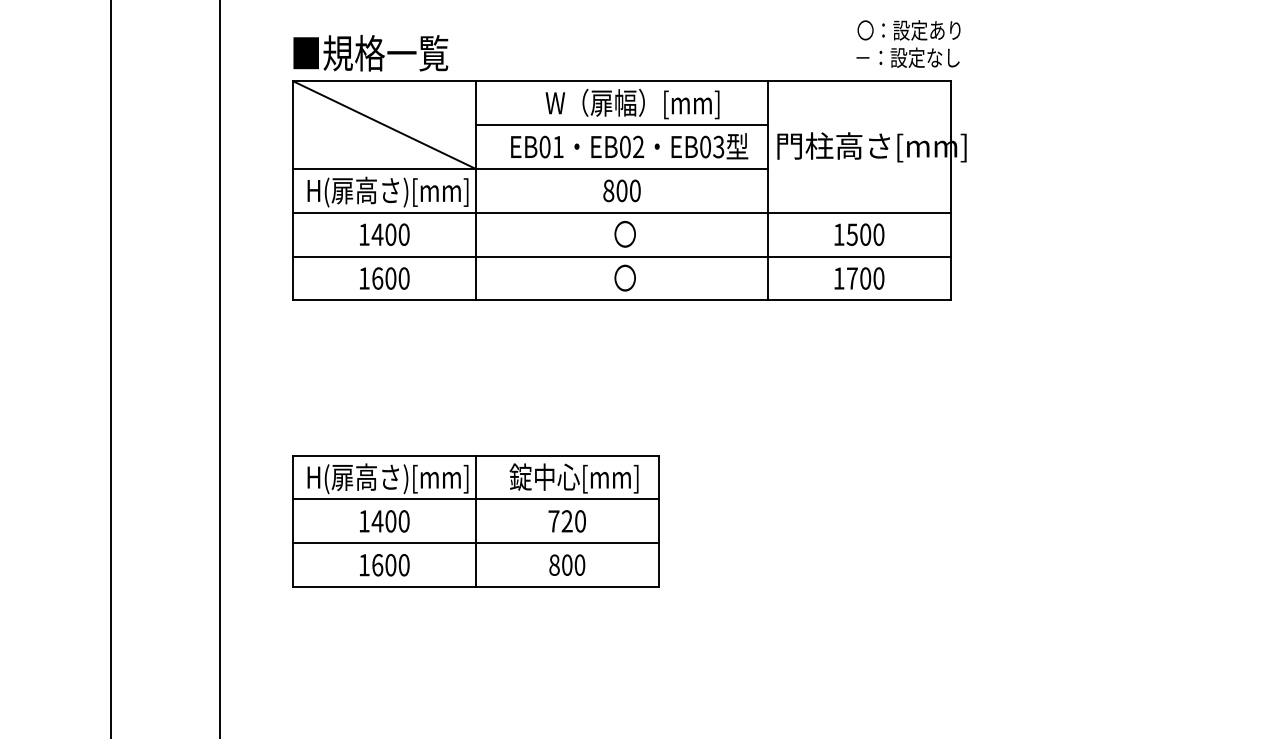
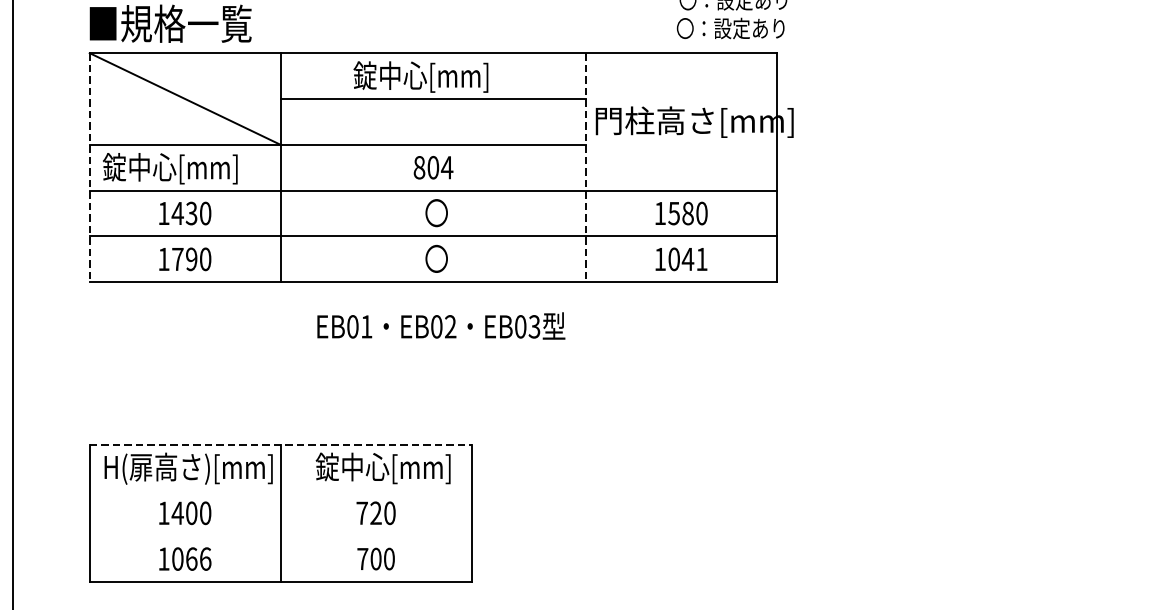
text: (907, 57) -> (731, 28), －：設定なし -> 〇：設定あり
text: (632, 103) -> (444, 76), W（扉幅）[mm] -> 錠中心[mm]
text: (629, 146) -> (441, 326), moved
line: (293, 190) -> (89, 167), solid -> dashed
text: (635, 190) -> (447, 167), 800 -> 804
line: (768, 190) -> (586, 167), solid -> dashed
text: (387, 191) -> (188, 168), H(扉高さ)[mm] -> 錠中心[mm]
text: (390, 234) -> (191, 213), 1400 -> 1430
text: (865, 234) -> (687, 213), 1500 -> 1580
text: (384, 278) -> (185, 259), 1600 -> 1790
text: (865, 278) -> (687, 259), 1700 -> 1041
line: (475, 455) -> (280, 444), solid -> dashed
line: (475, 499) -> (280, 490), removed
line: (475, 543) -> (280, 536), removed
text: (554, 564) -> (362, 558), 800 -> 700
text: (390, 565) -> (191, 559), 1600 -> 1066

